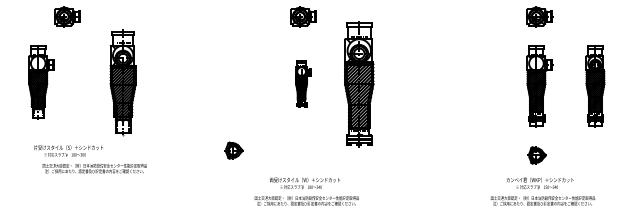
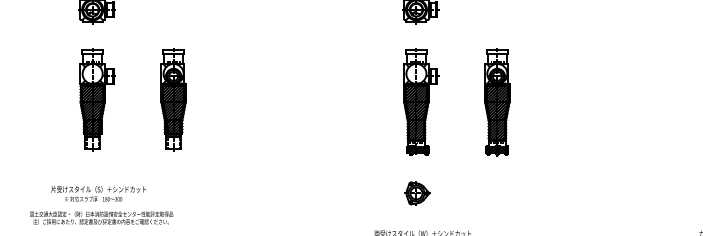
part: (41, 82) -> (97, 99), moved
part: (123, 82) -> (173, 99), size x0.71
part: (303, 83) -> (420, 101), size x1.67
part: (359, 84) -> (497, 102), size x0.62
part: (233, 150) -> (416, 193), moved
text: (94, 168) -> (101, 217), moved

